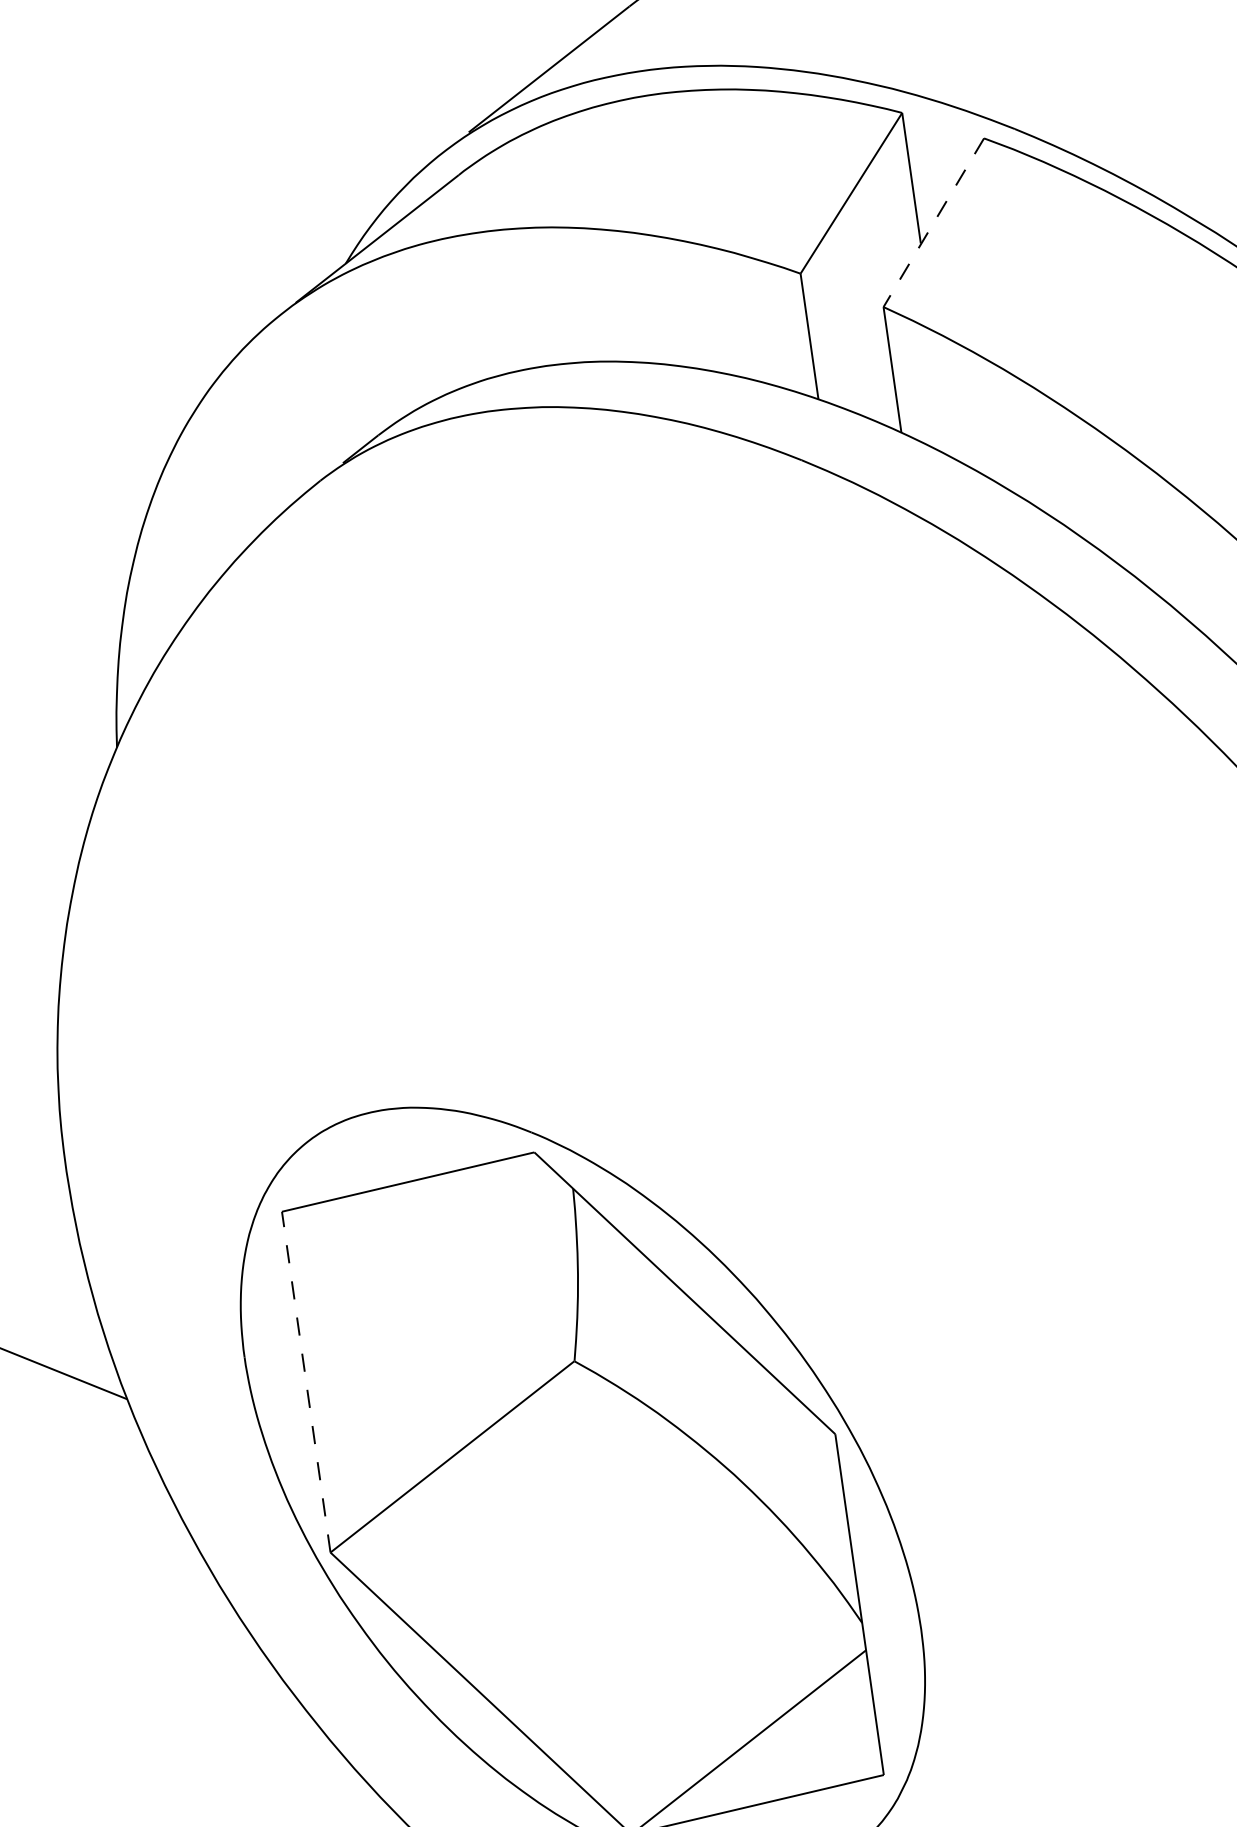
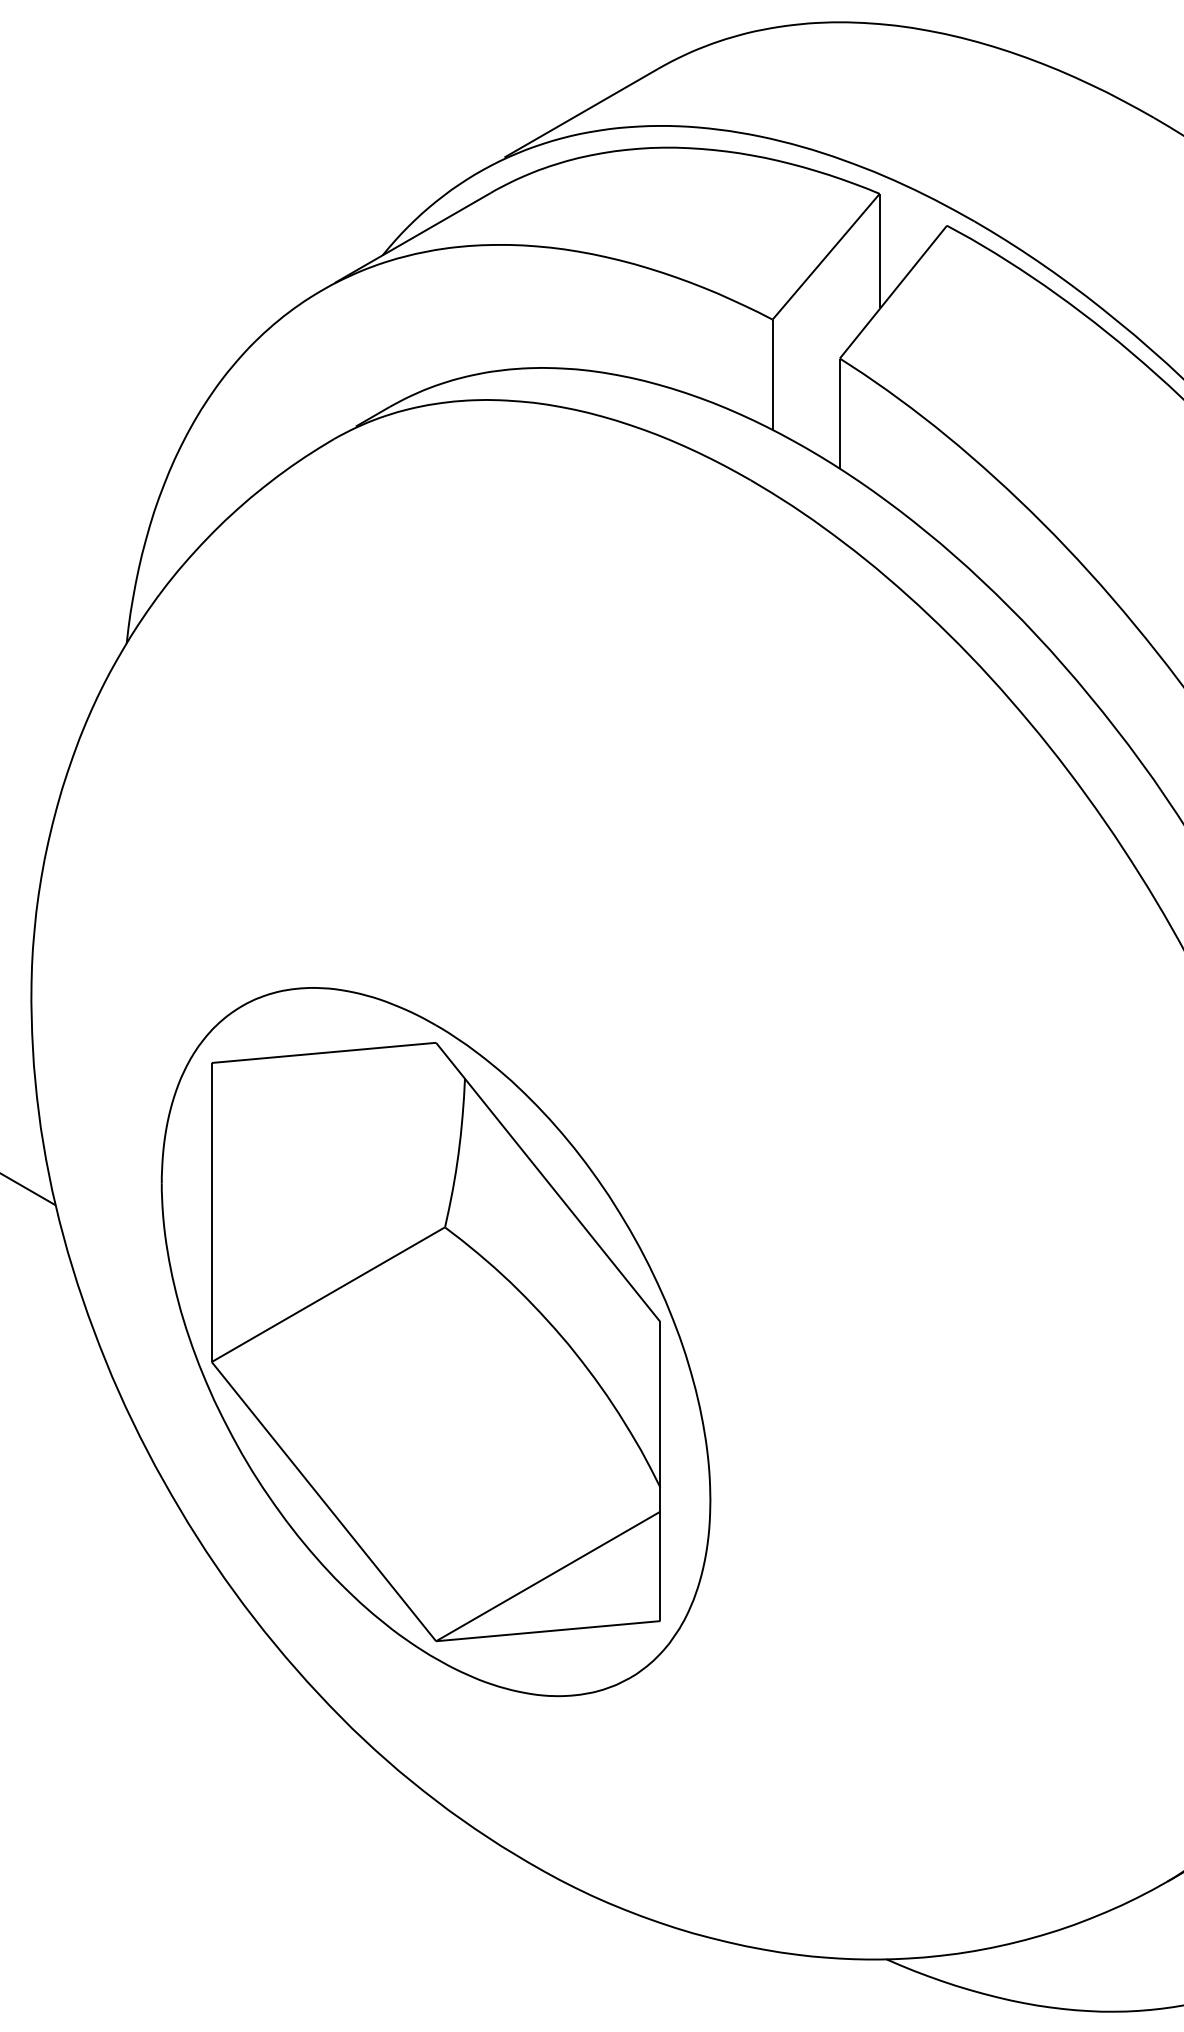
line: (933, 223) -> (893, 292), dashed -> solid
line: (305, 1382) -> (211, 1212), dashed -> solid

